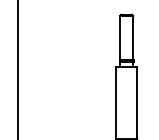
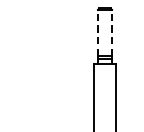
line: (120, 37) -> (98, 32), solid -> dashed
line: (133, 37) -> (112, 32), solid -> dashed

